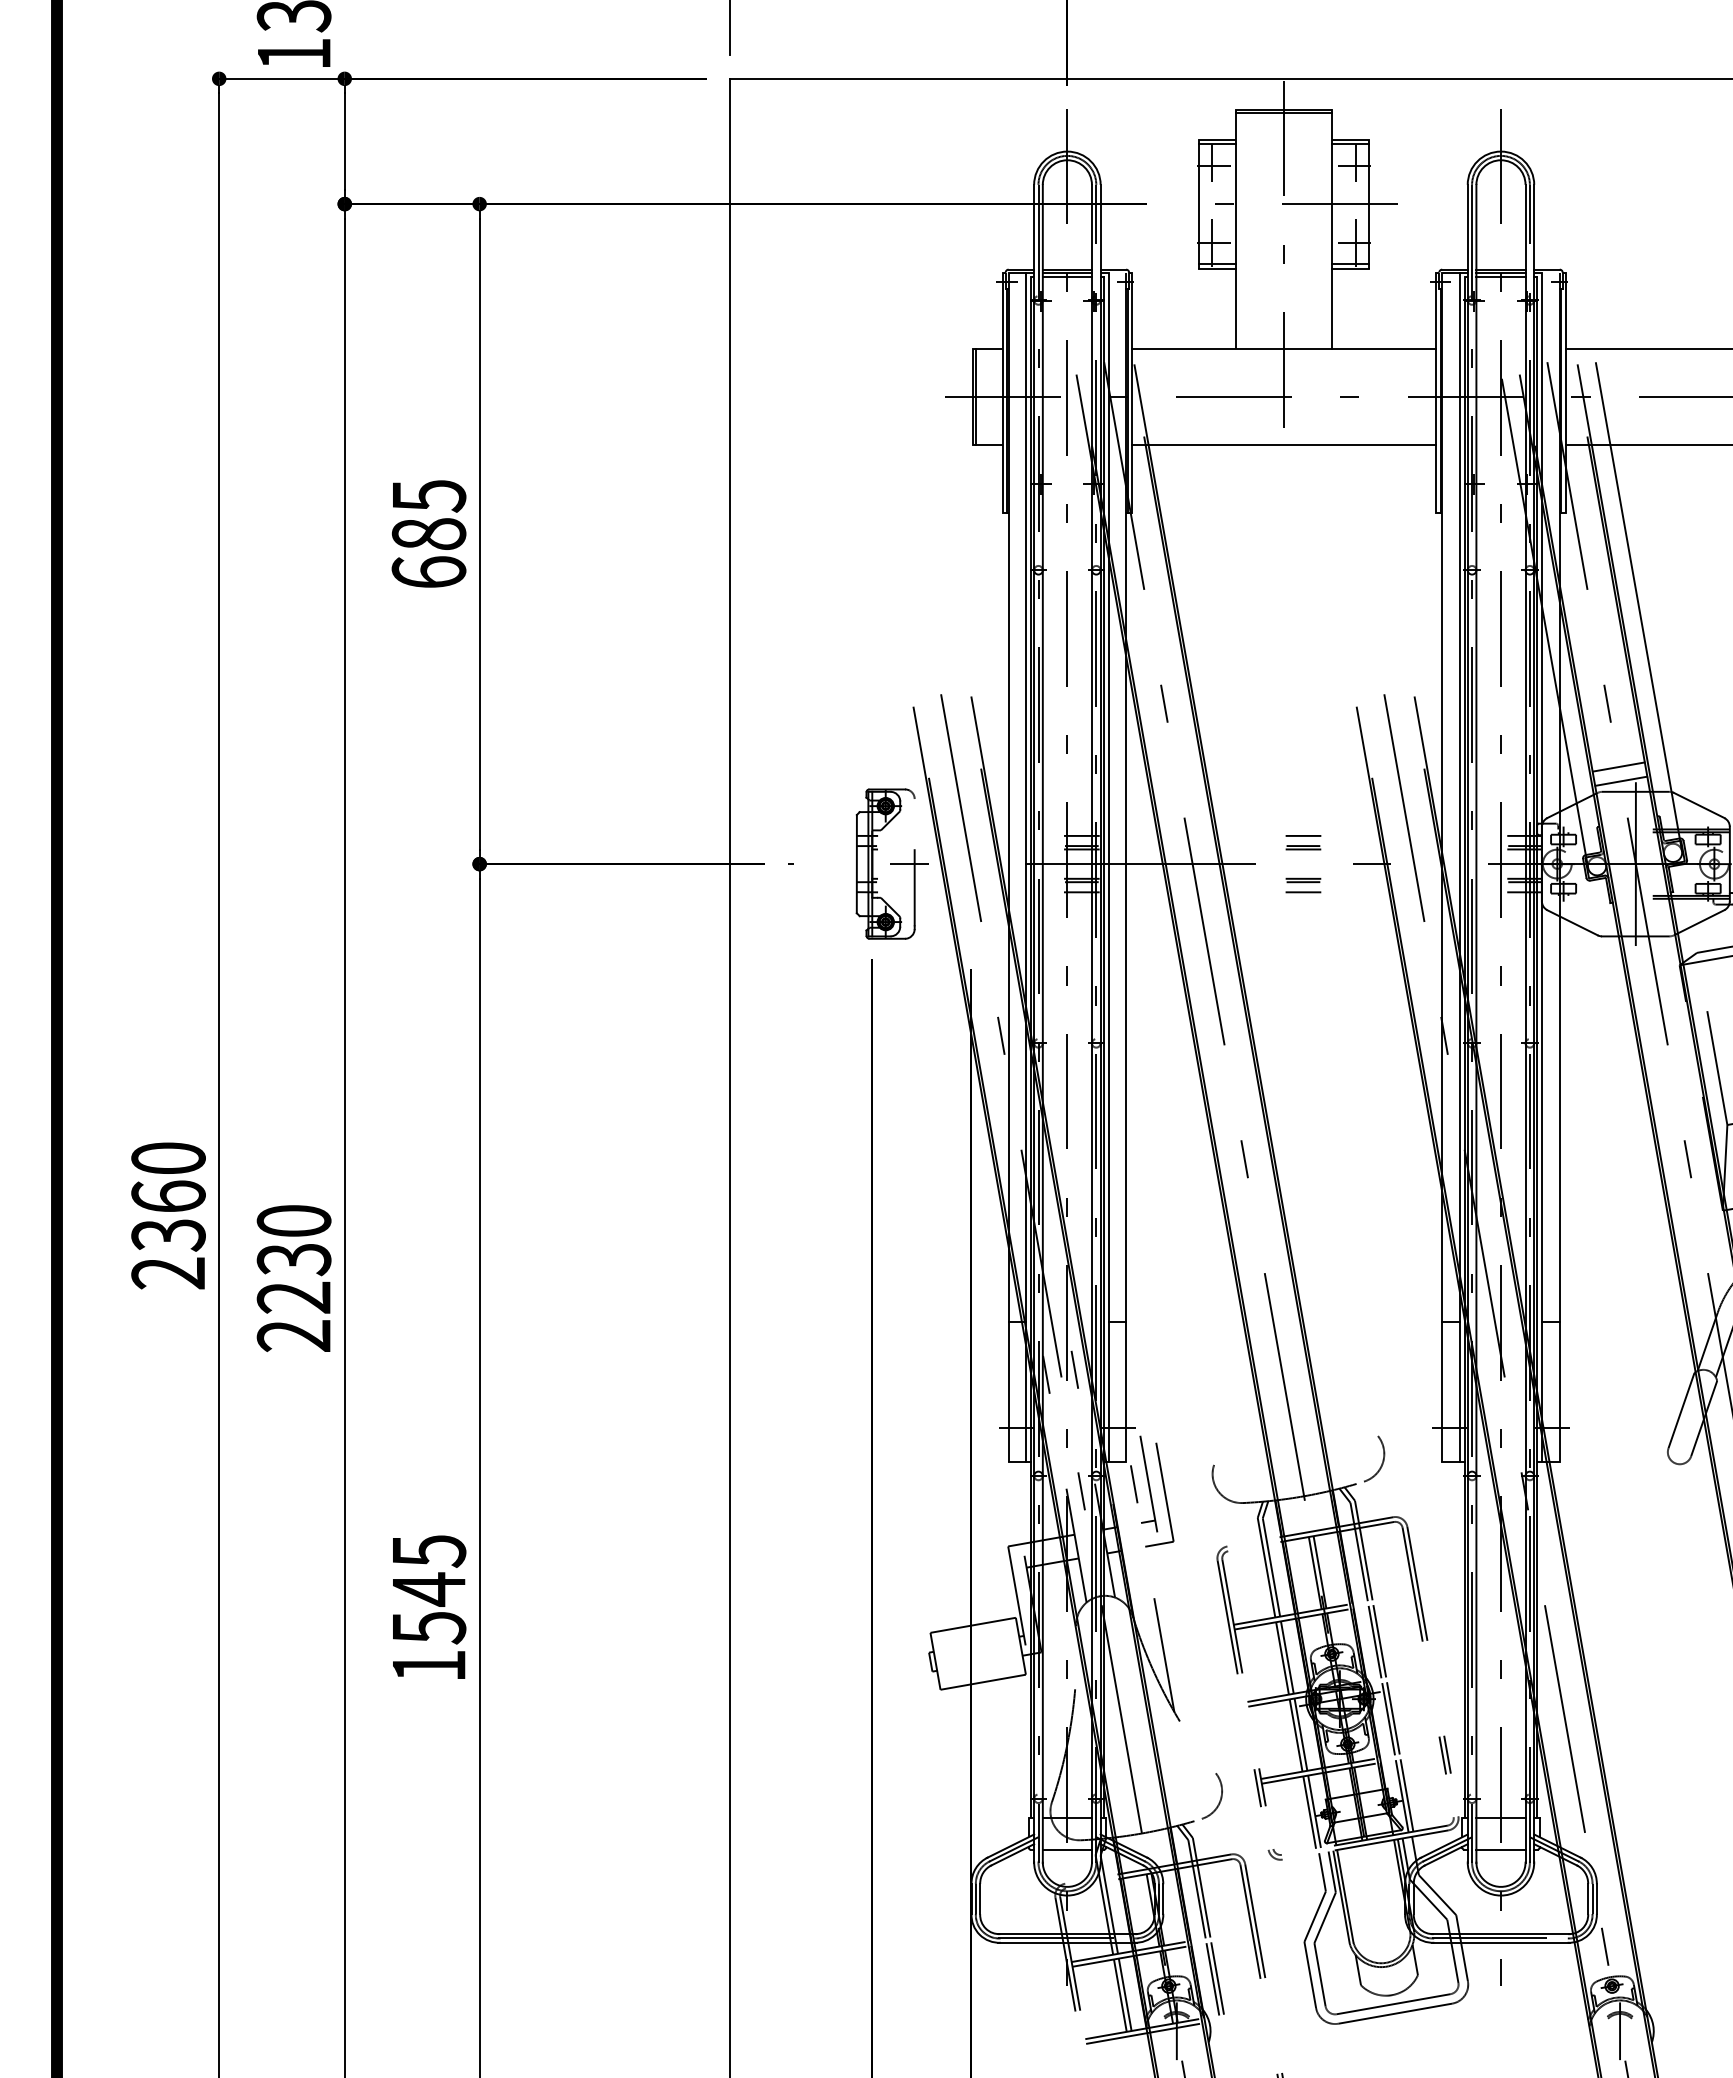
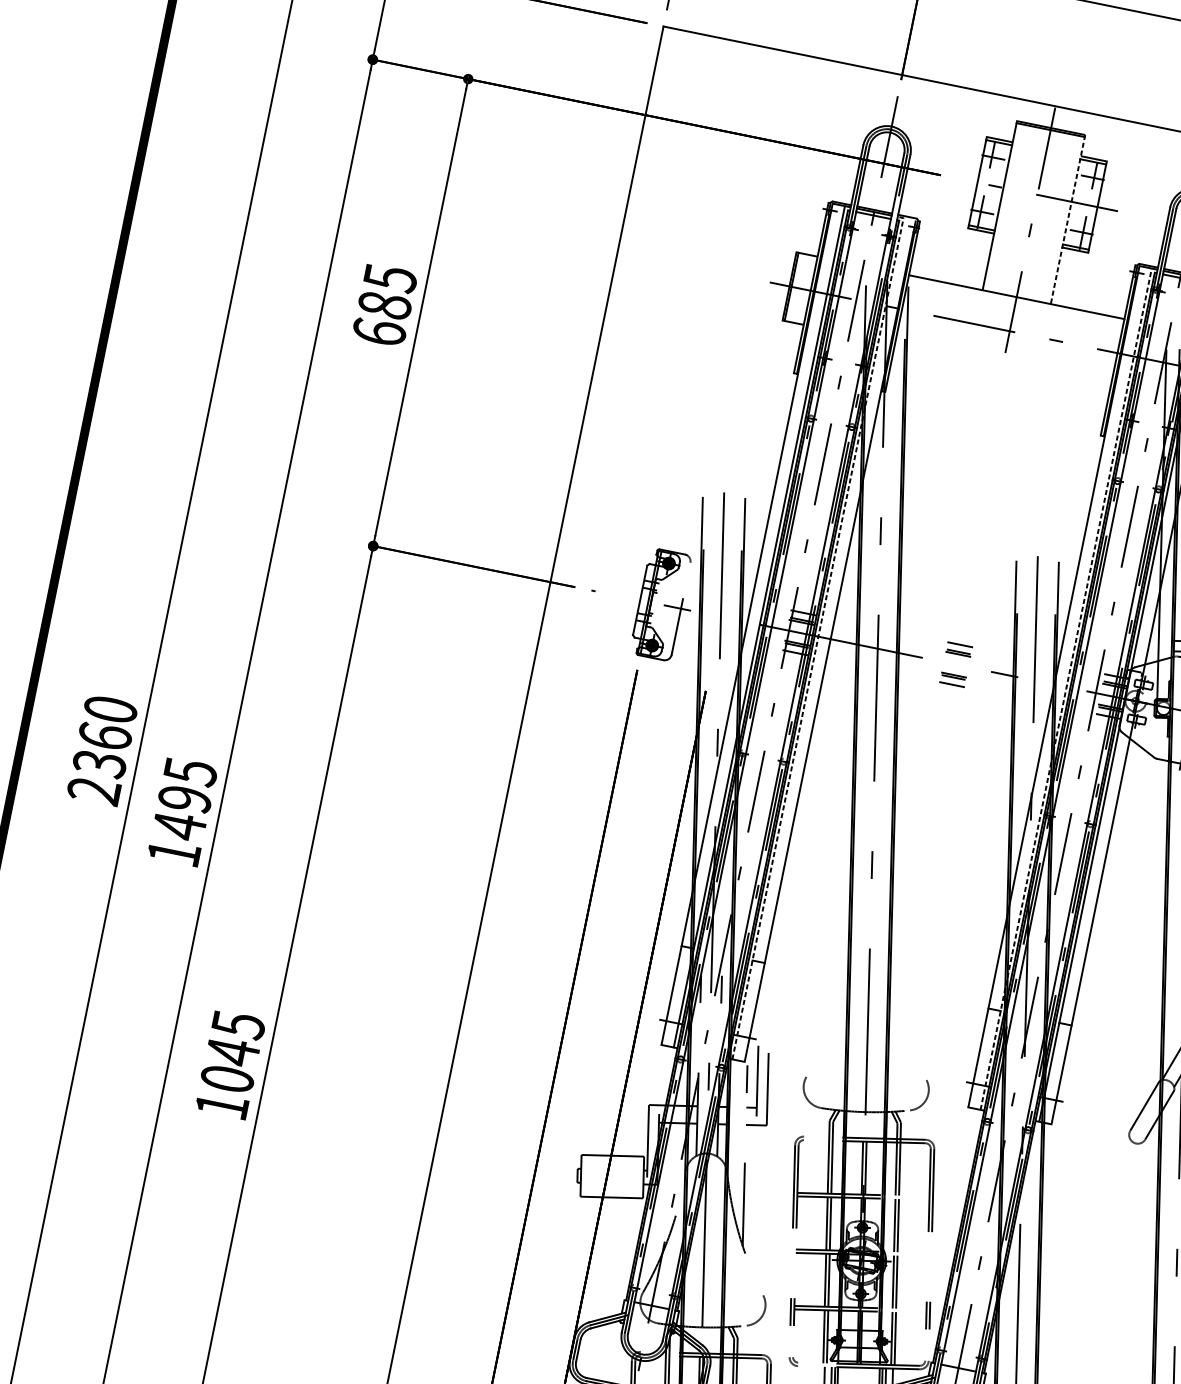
line: (1332, 229) -> (1068, 219), solid -> dashed
line: (1283, 444) -> (1002, 364), removed
line: (1108, 861) -> (818, 634), solid -> dashed
line: (1459, 866) -> (1066, 688), solid -> dashed
text: (293, 1278) -> (181, 812), 2230 -> 1495
text: (428, 1627) -> (227, 1078), 1545 -> 1045
line: (1066, 1849) -> (646, 1327), removed

